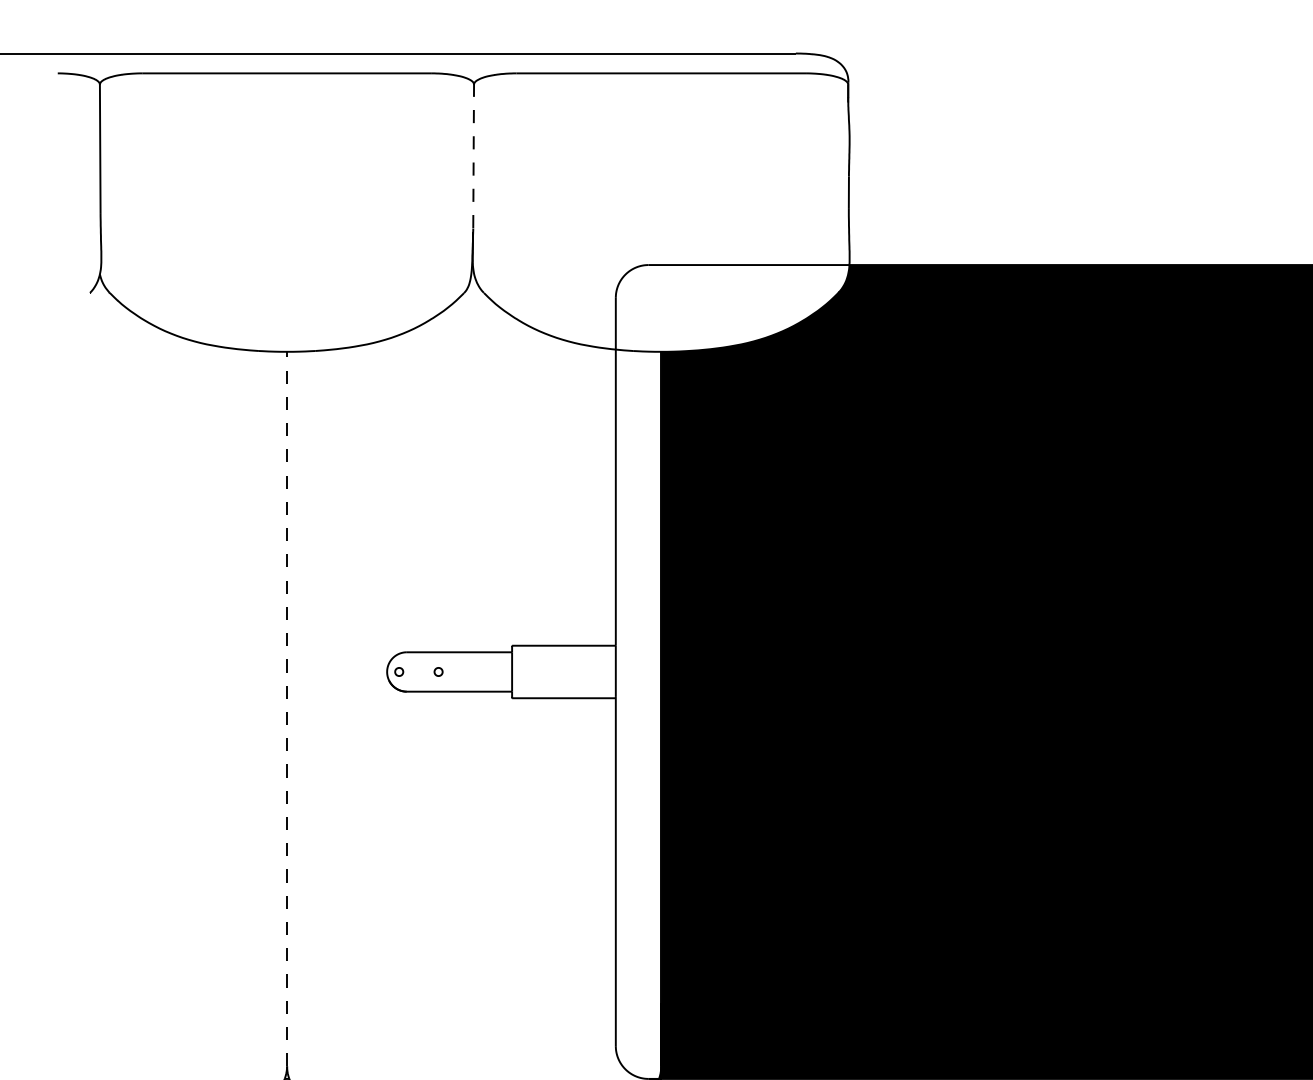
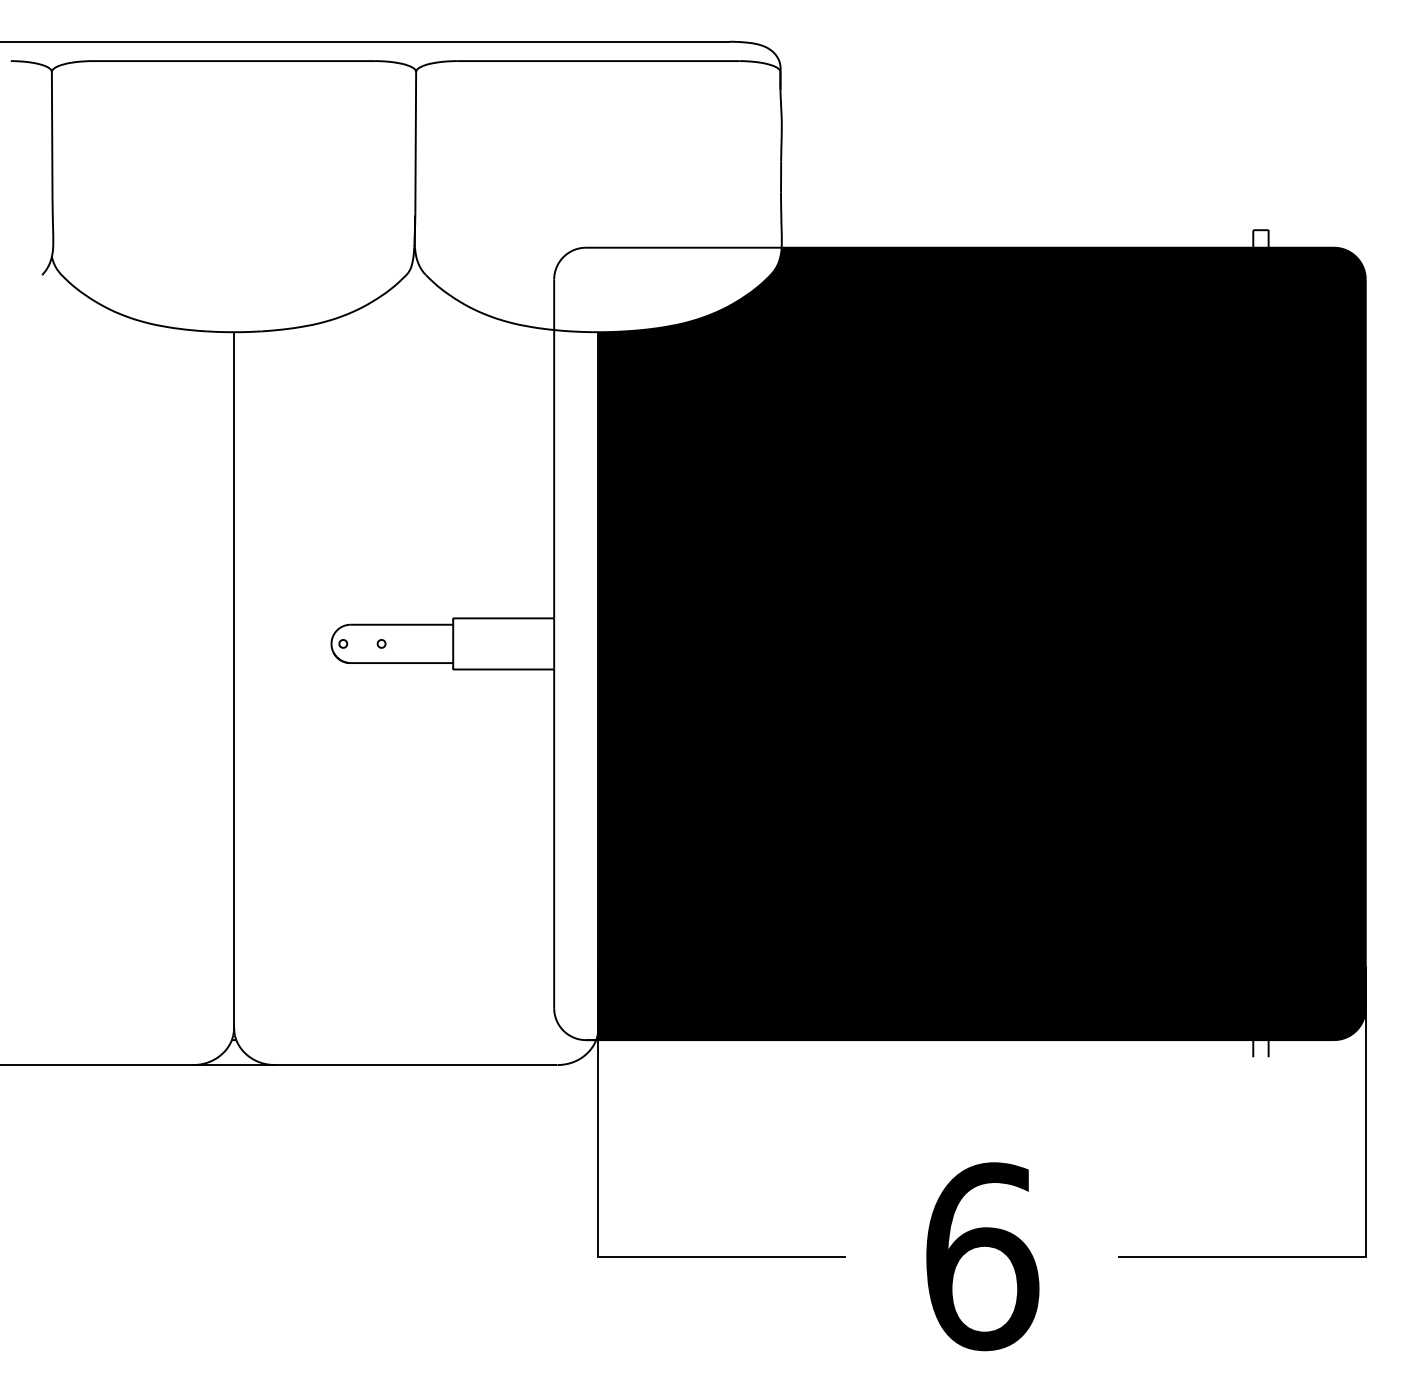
line: (473, 156) -> (415, 142), dashed -> solid
line: (287, 709) -> (234, 680), dashed -> solid

